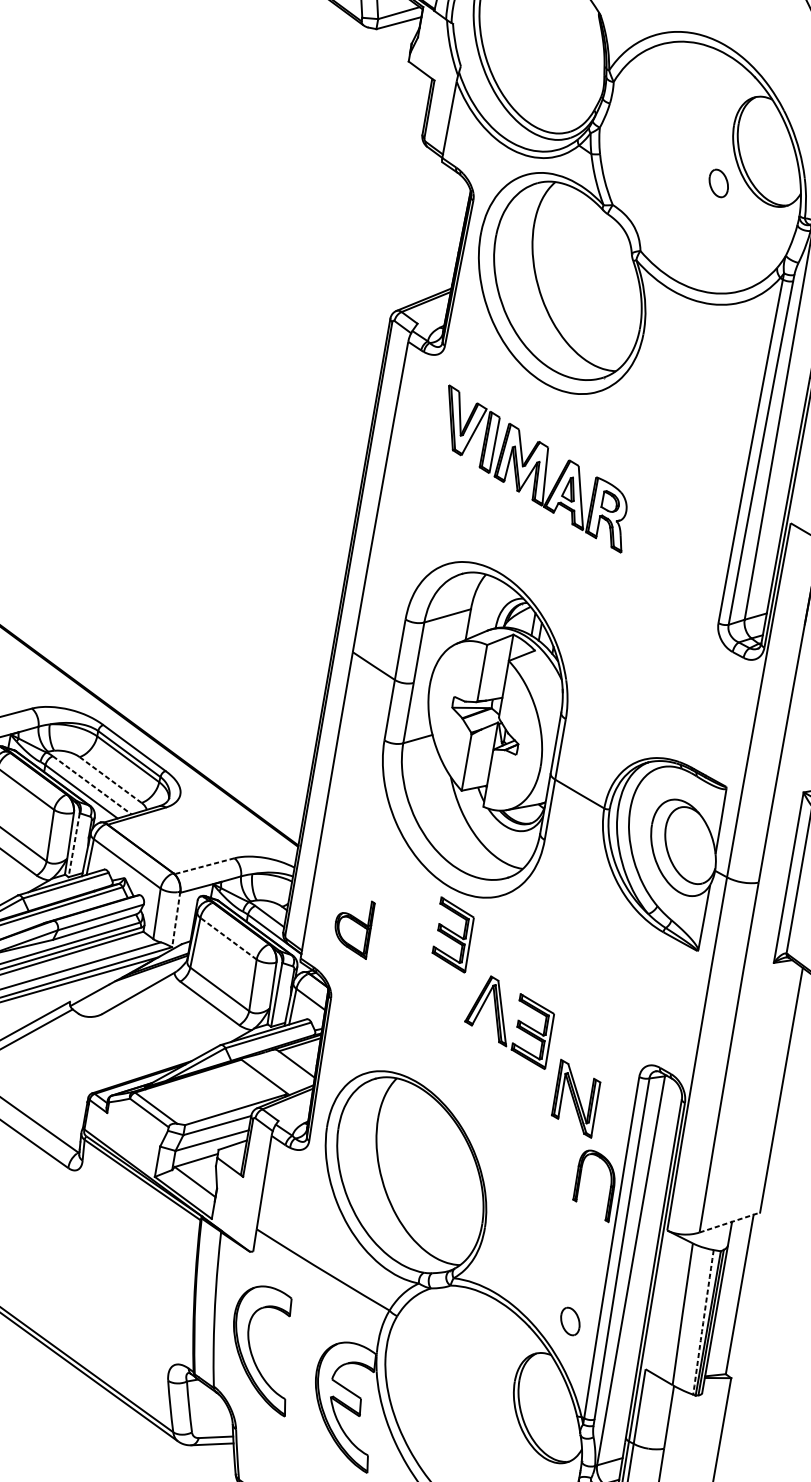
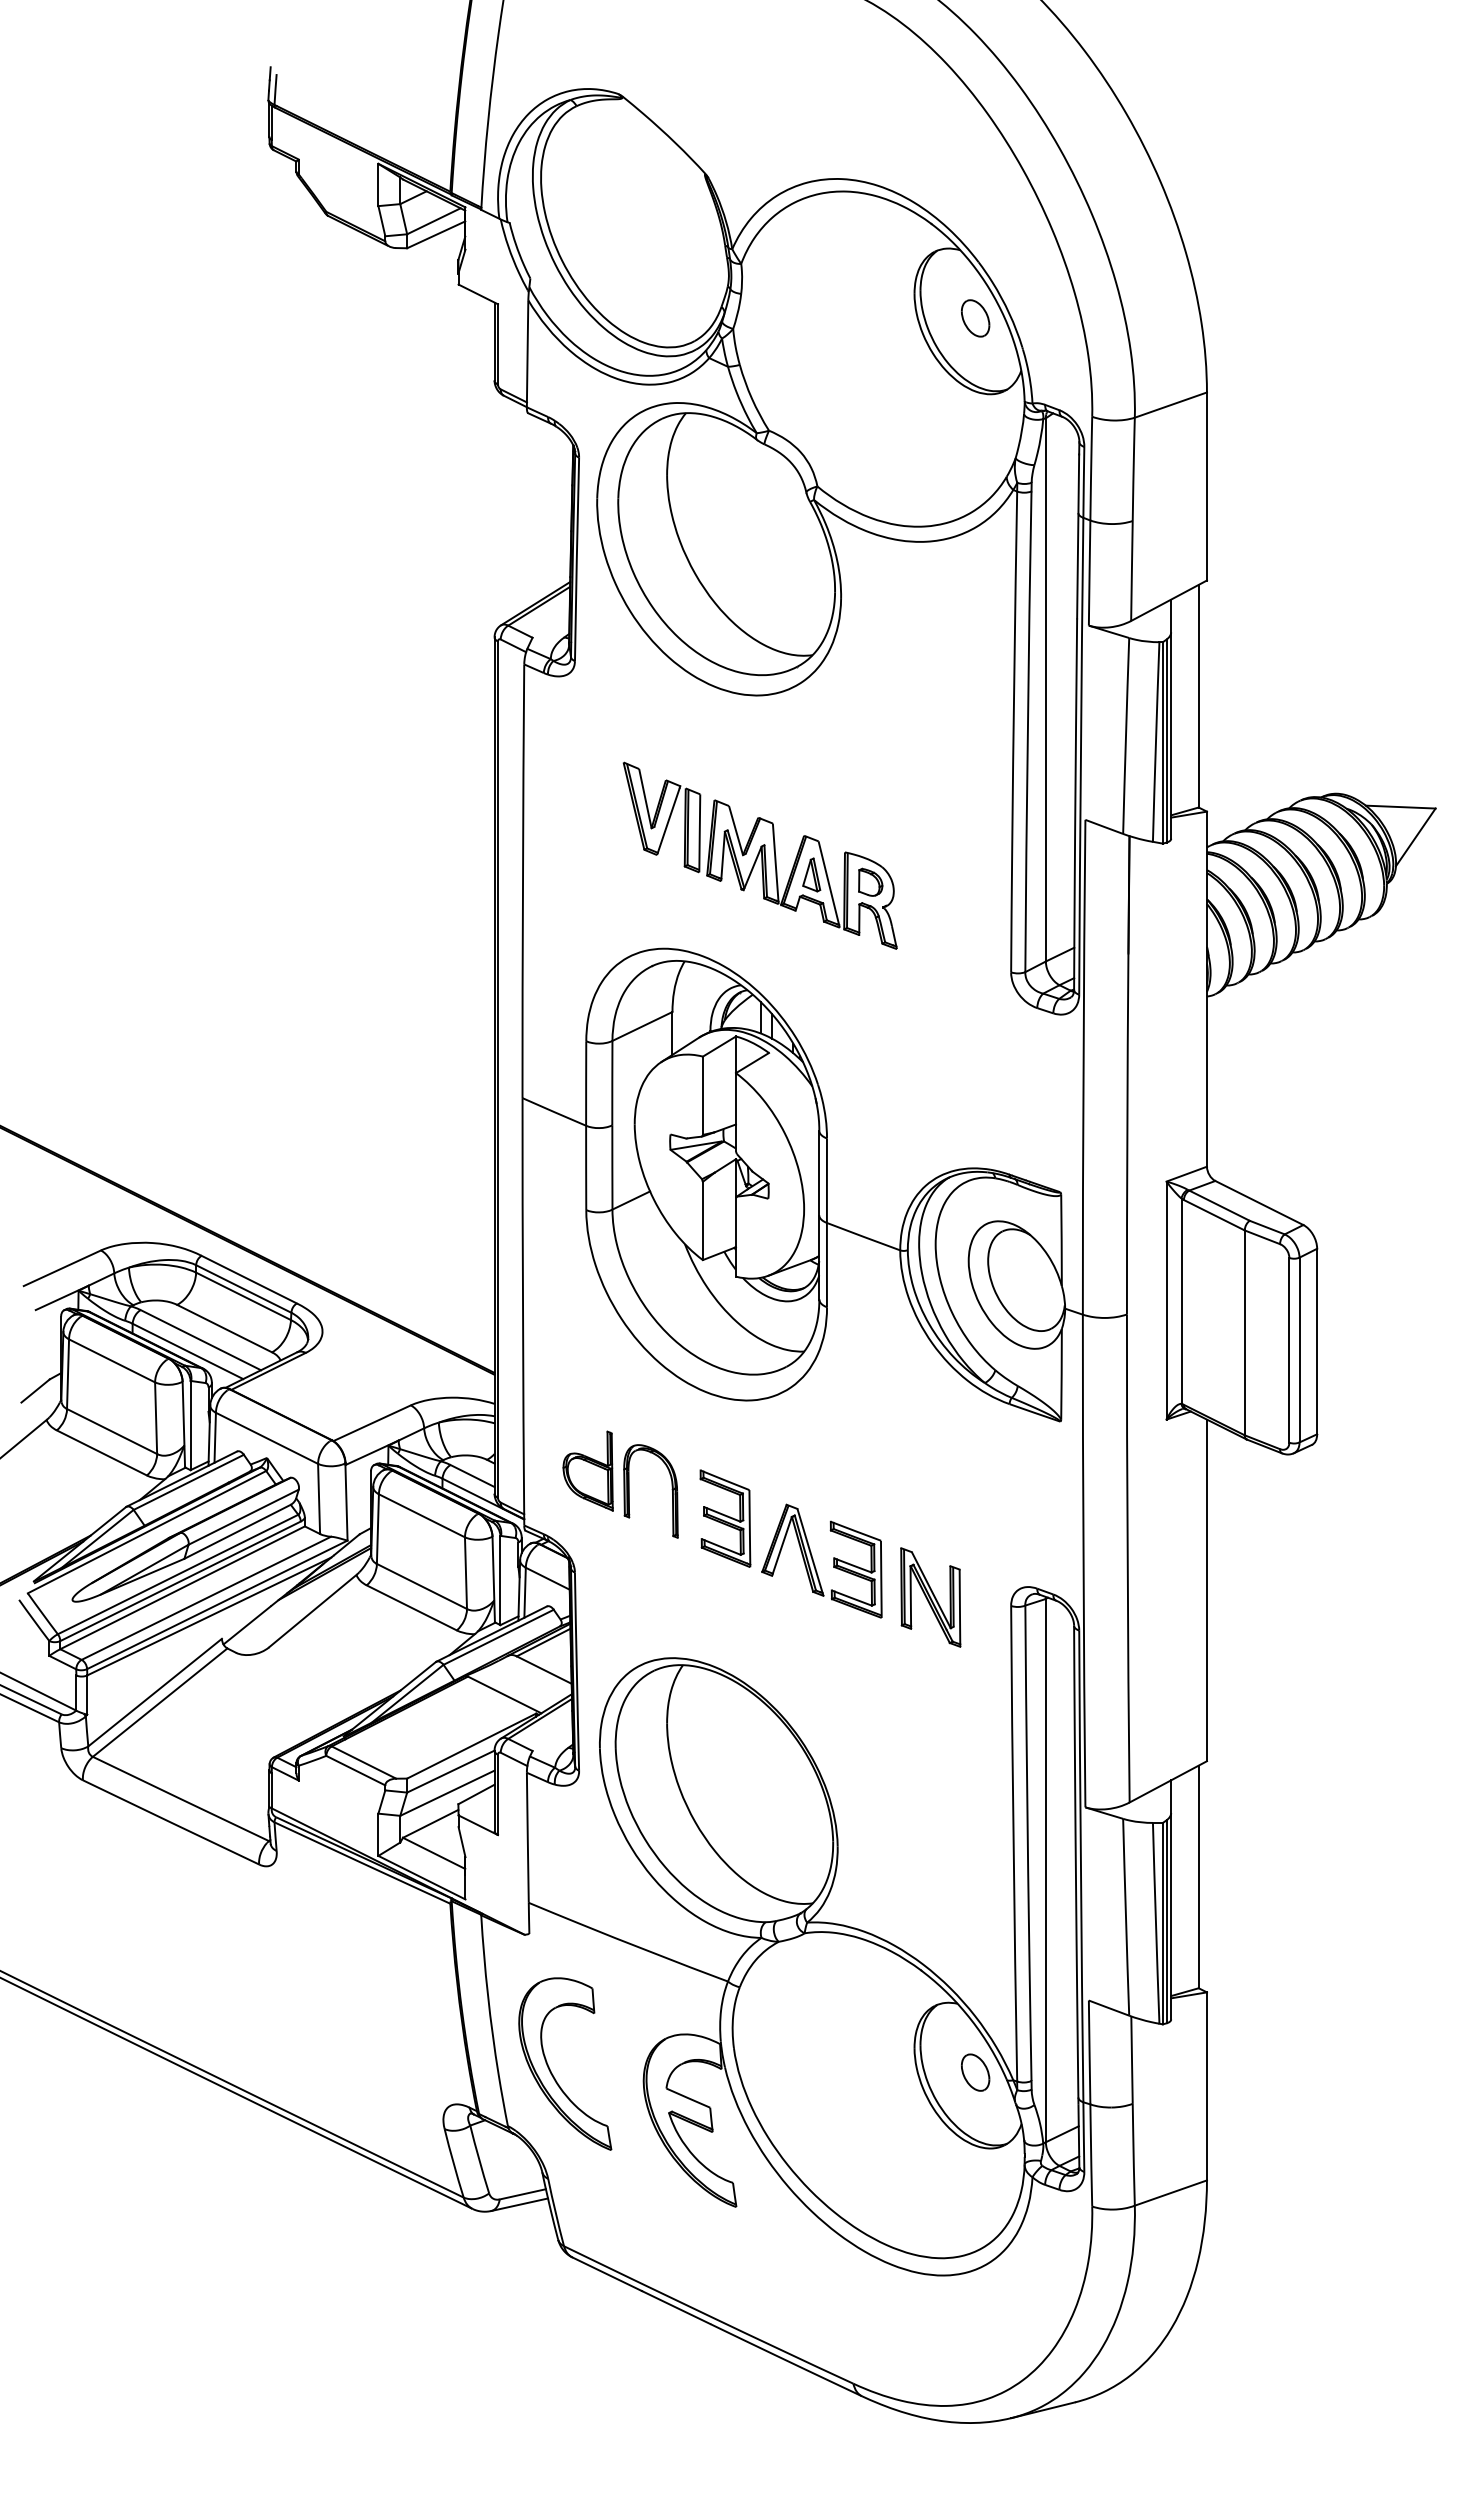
part: (718, 183) -> (975, 318), moved
part: (534, 468) -> (759, 855), moved
line: (111, 780) -> (225, 1328), dashed -> solid
line: (92, 785) -> (201, 1340), dashed -> solid
line: (73, 845) -> (190, 1426), dashed -> solid
line: (204, 866) -> (372, 1423), dashed -> solid
line: (176, 919) -> (346, 1502), dashed -> solid
part: (453, 934) -> (725, 1518), moved
line: (228, 938) -> (421, 1515), dashed -> solid
part: (575, 1098) -> (930, 1597), moved
part: (579, 1182) -> (629, 1491), moved
line: (730, 1222) -> (1168, 1781), dashed -> solid
part: (570, 1321) -> (975, 2072), moved
arc: (702, 1322) -> (1155, 1923), dashed -> solid

